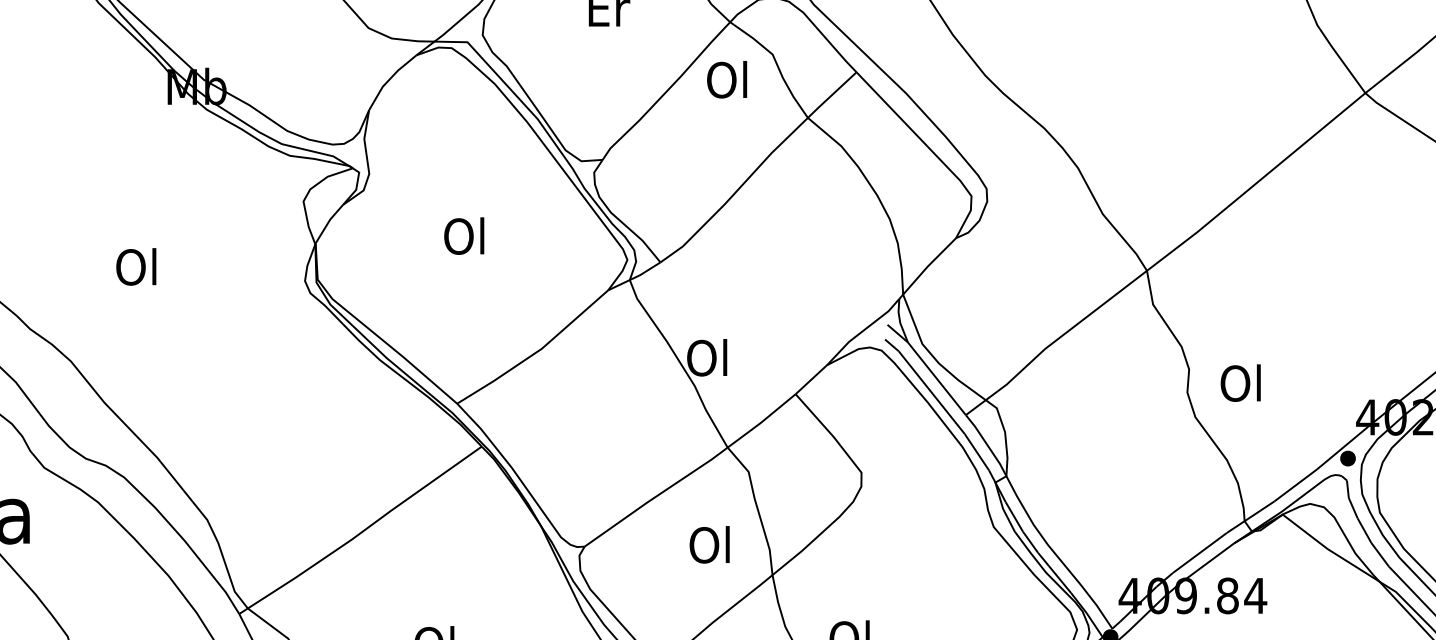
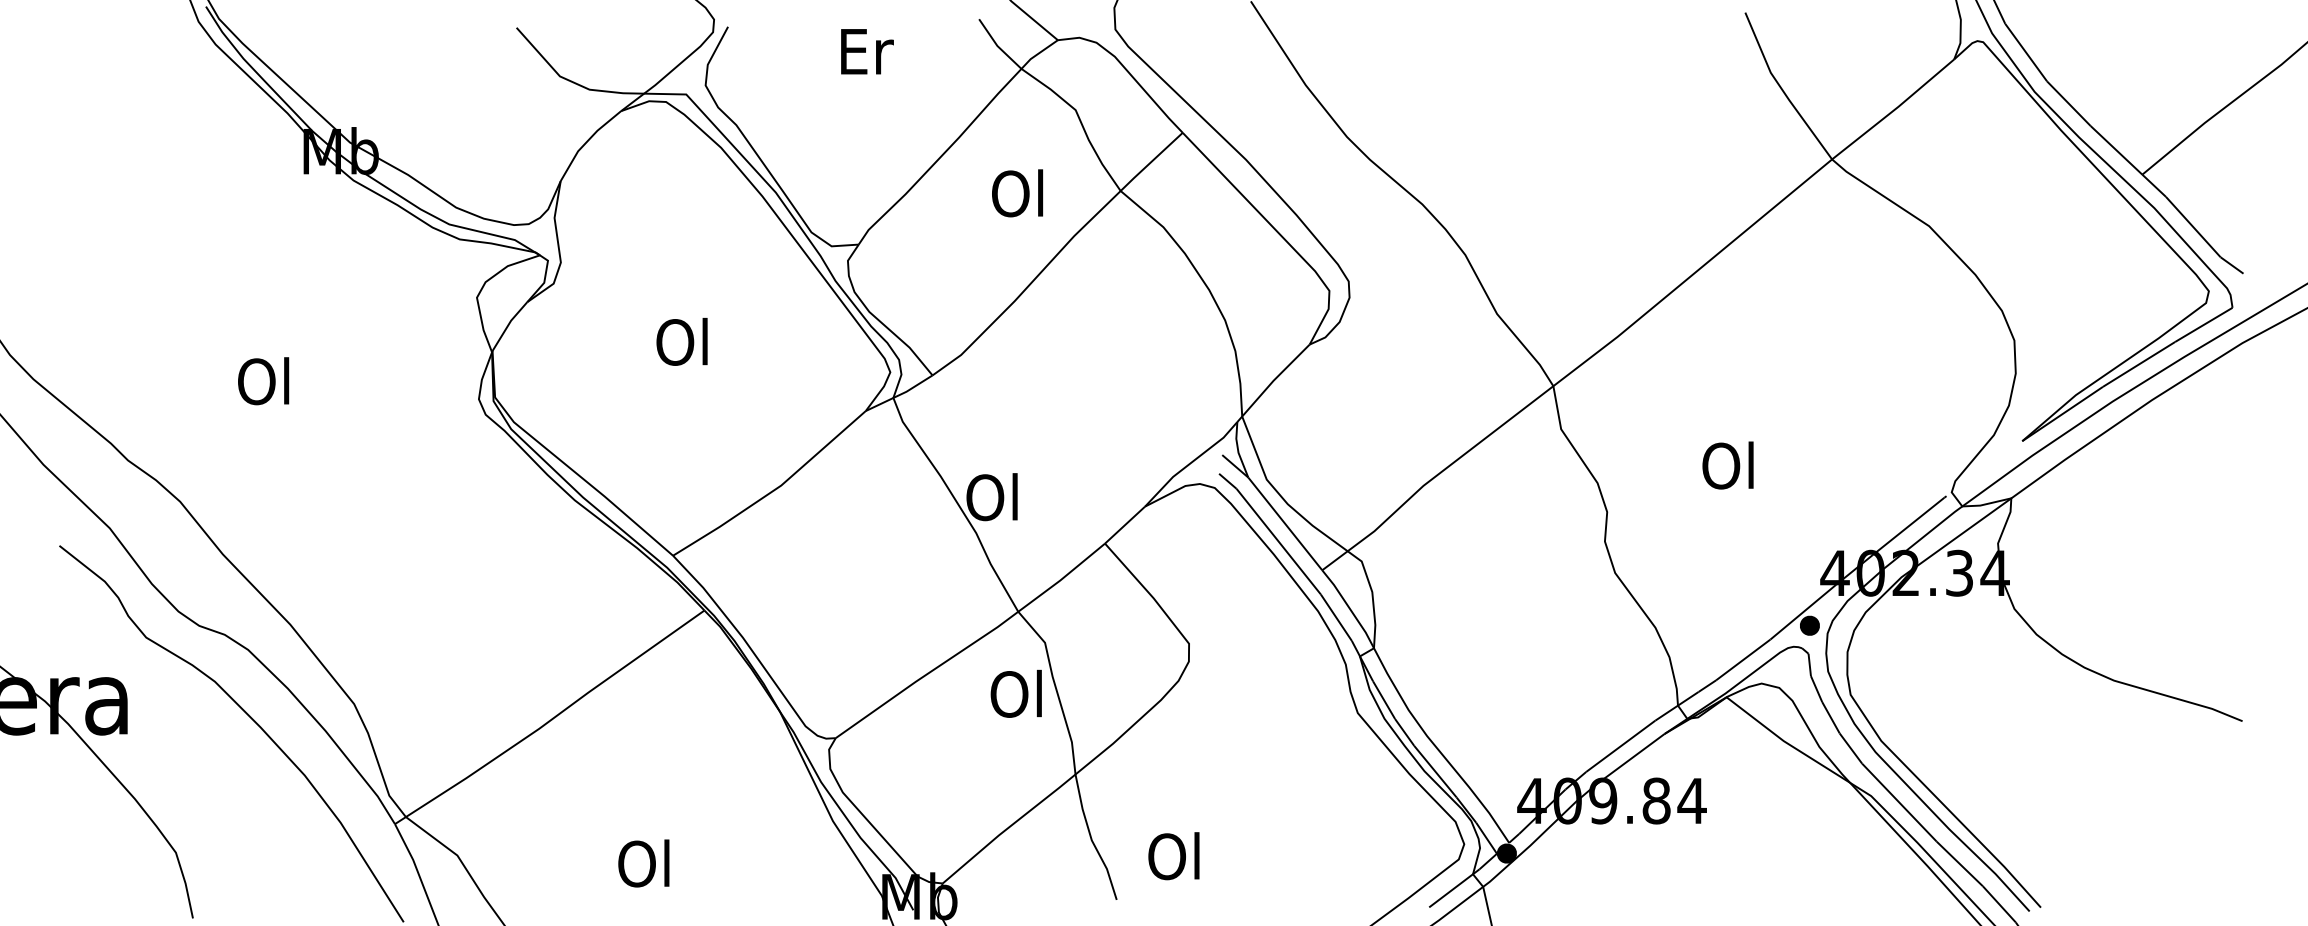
text: (727, 79) -> (1017, 193), moved
text: (1240, 383) -> (1727, 465), moved
text: (709, 544) -> (1015, 693), moved

